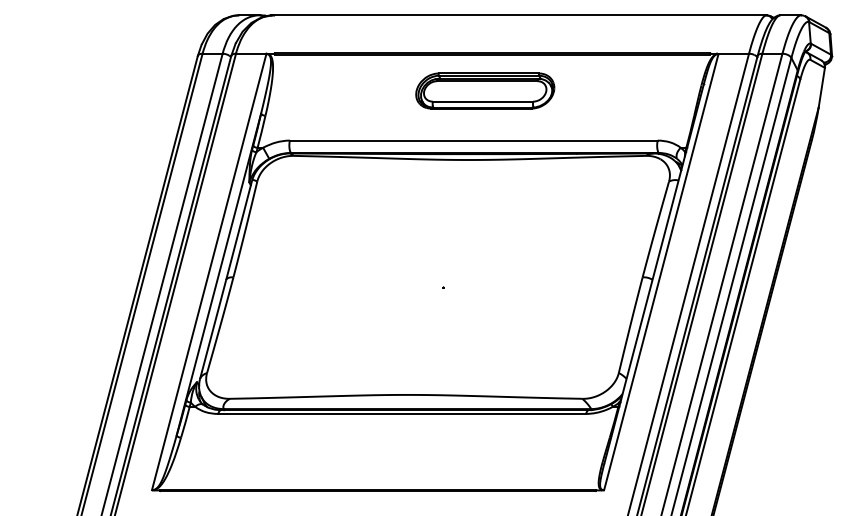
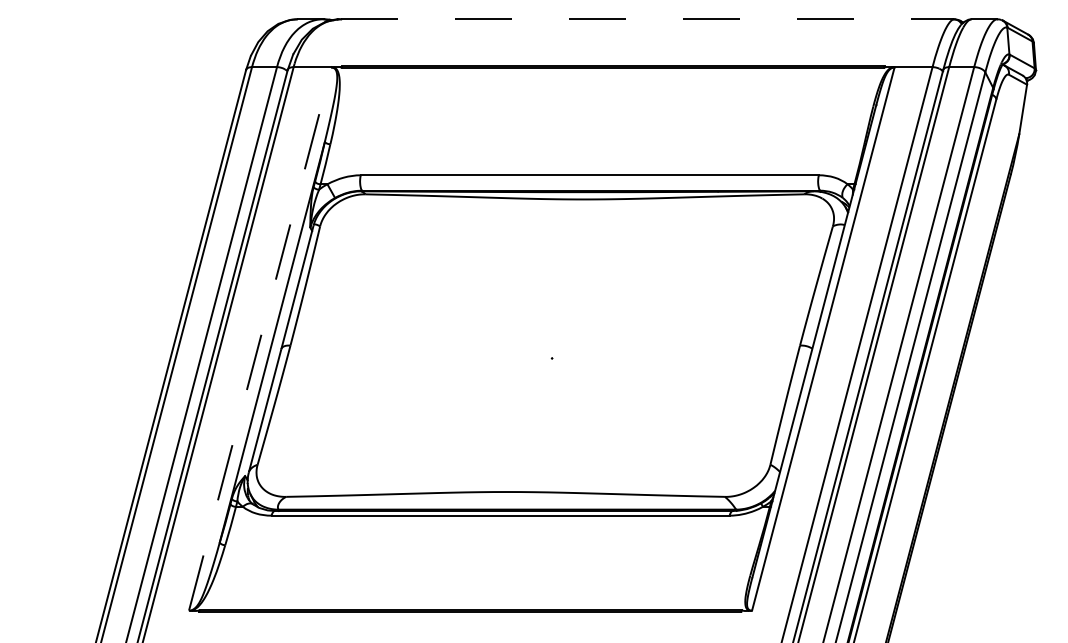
line: (520, 15) -> (647, 19), solid -> dashed
part: (484, 90) -> (603, 113), removed
line: (209, 271) -> (260, 338), solid -> dashed

